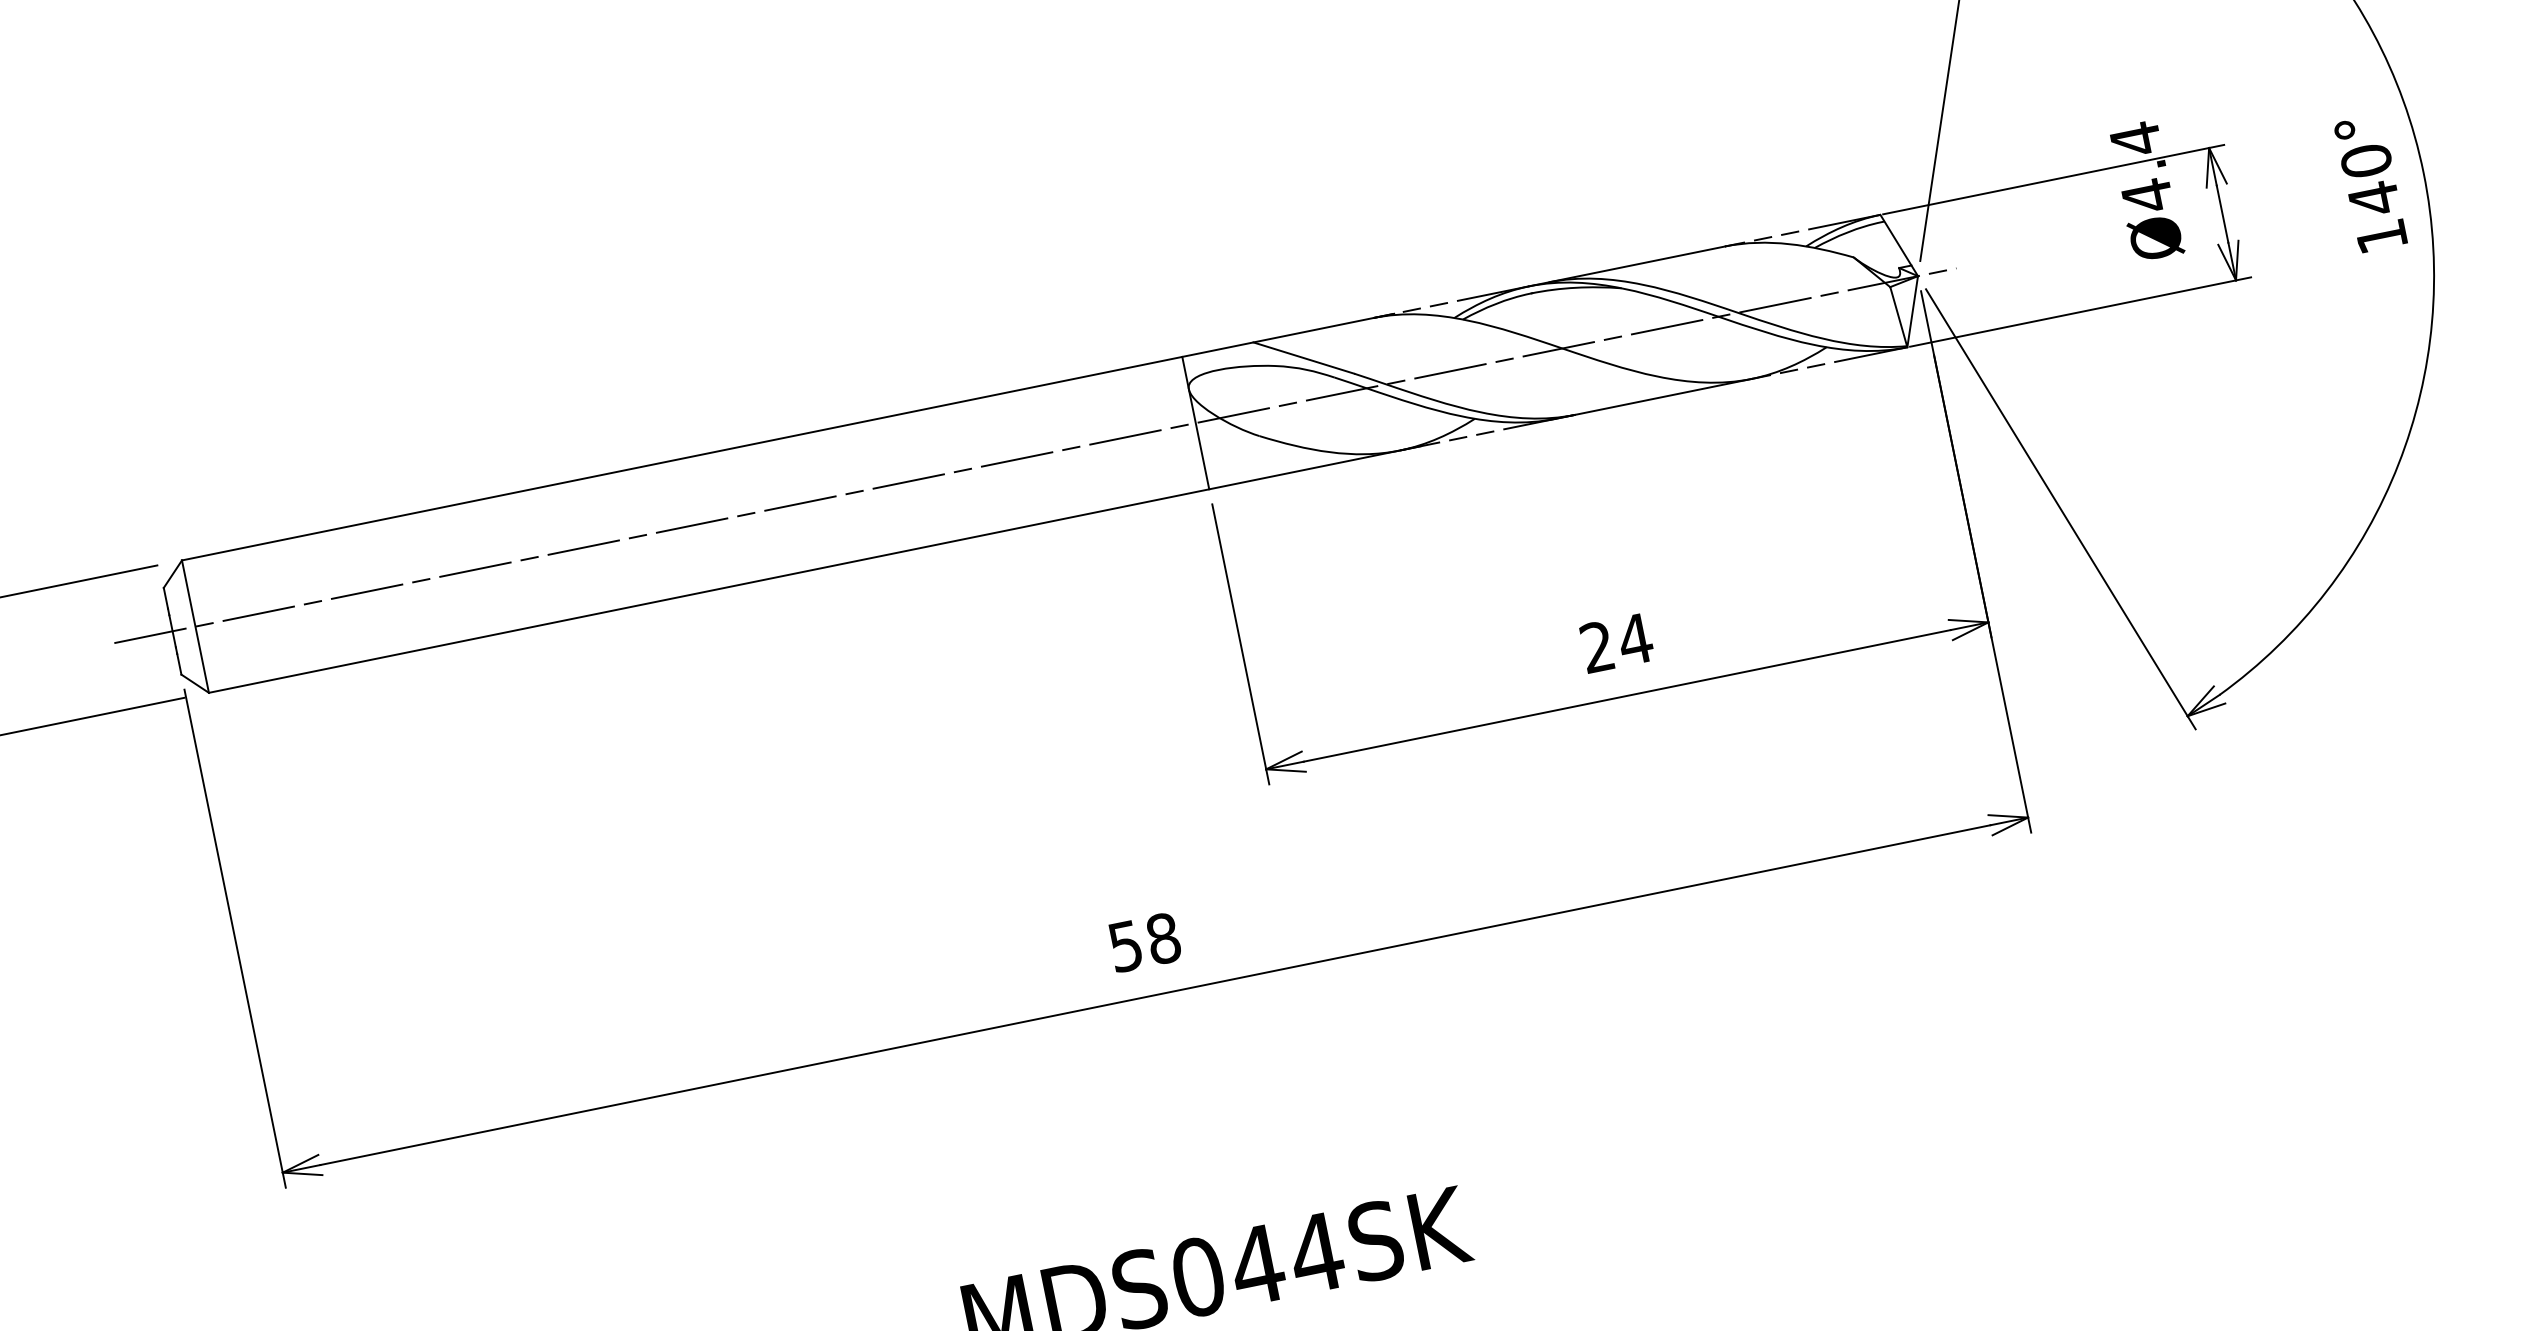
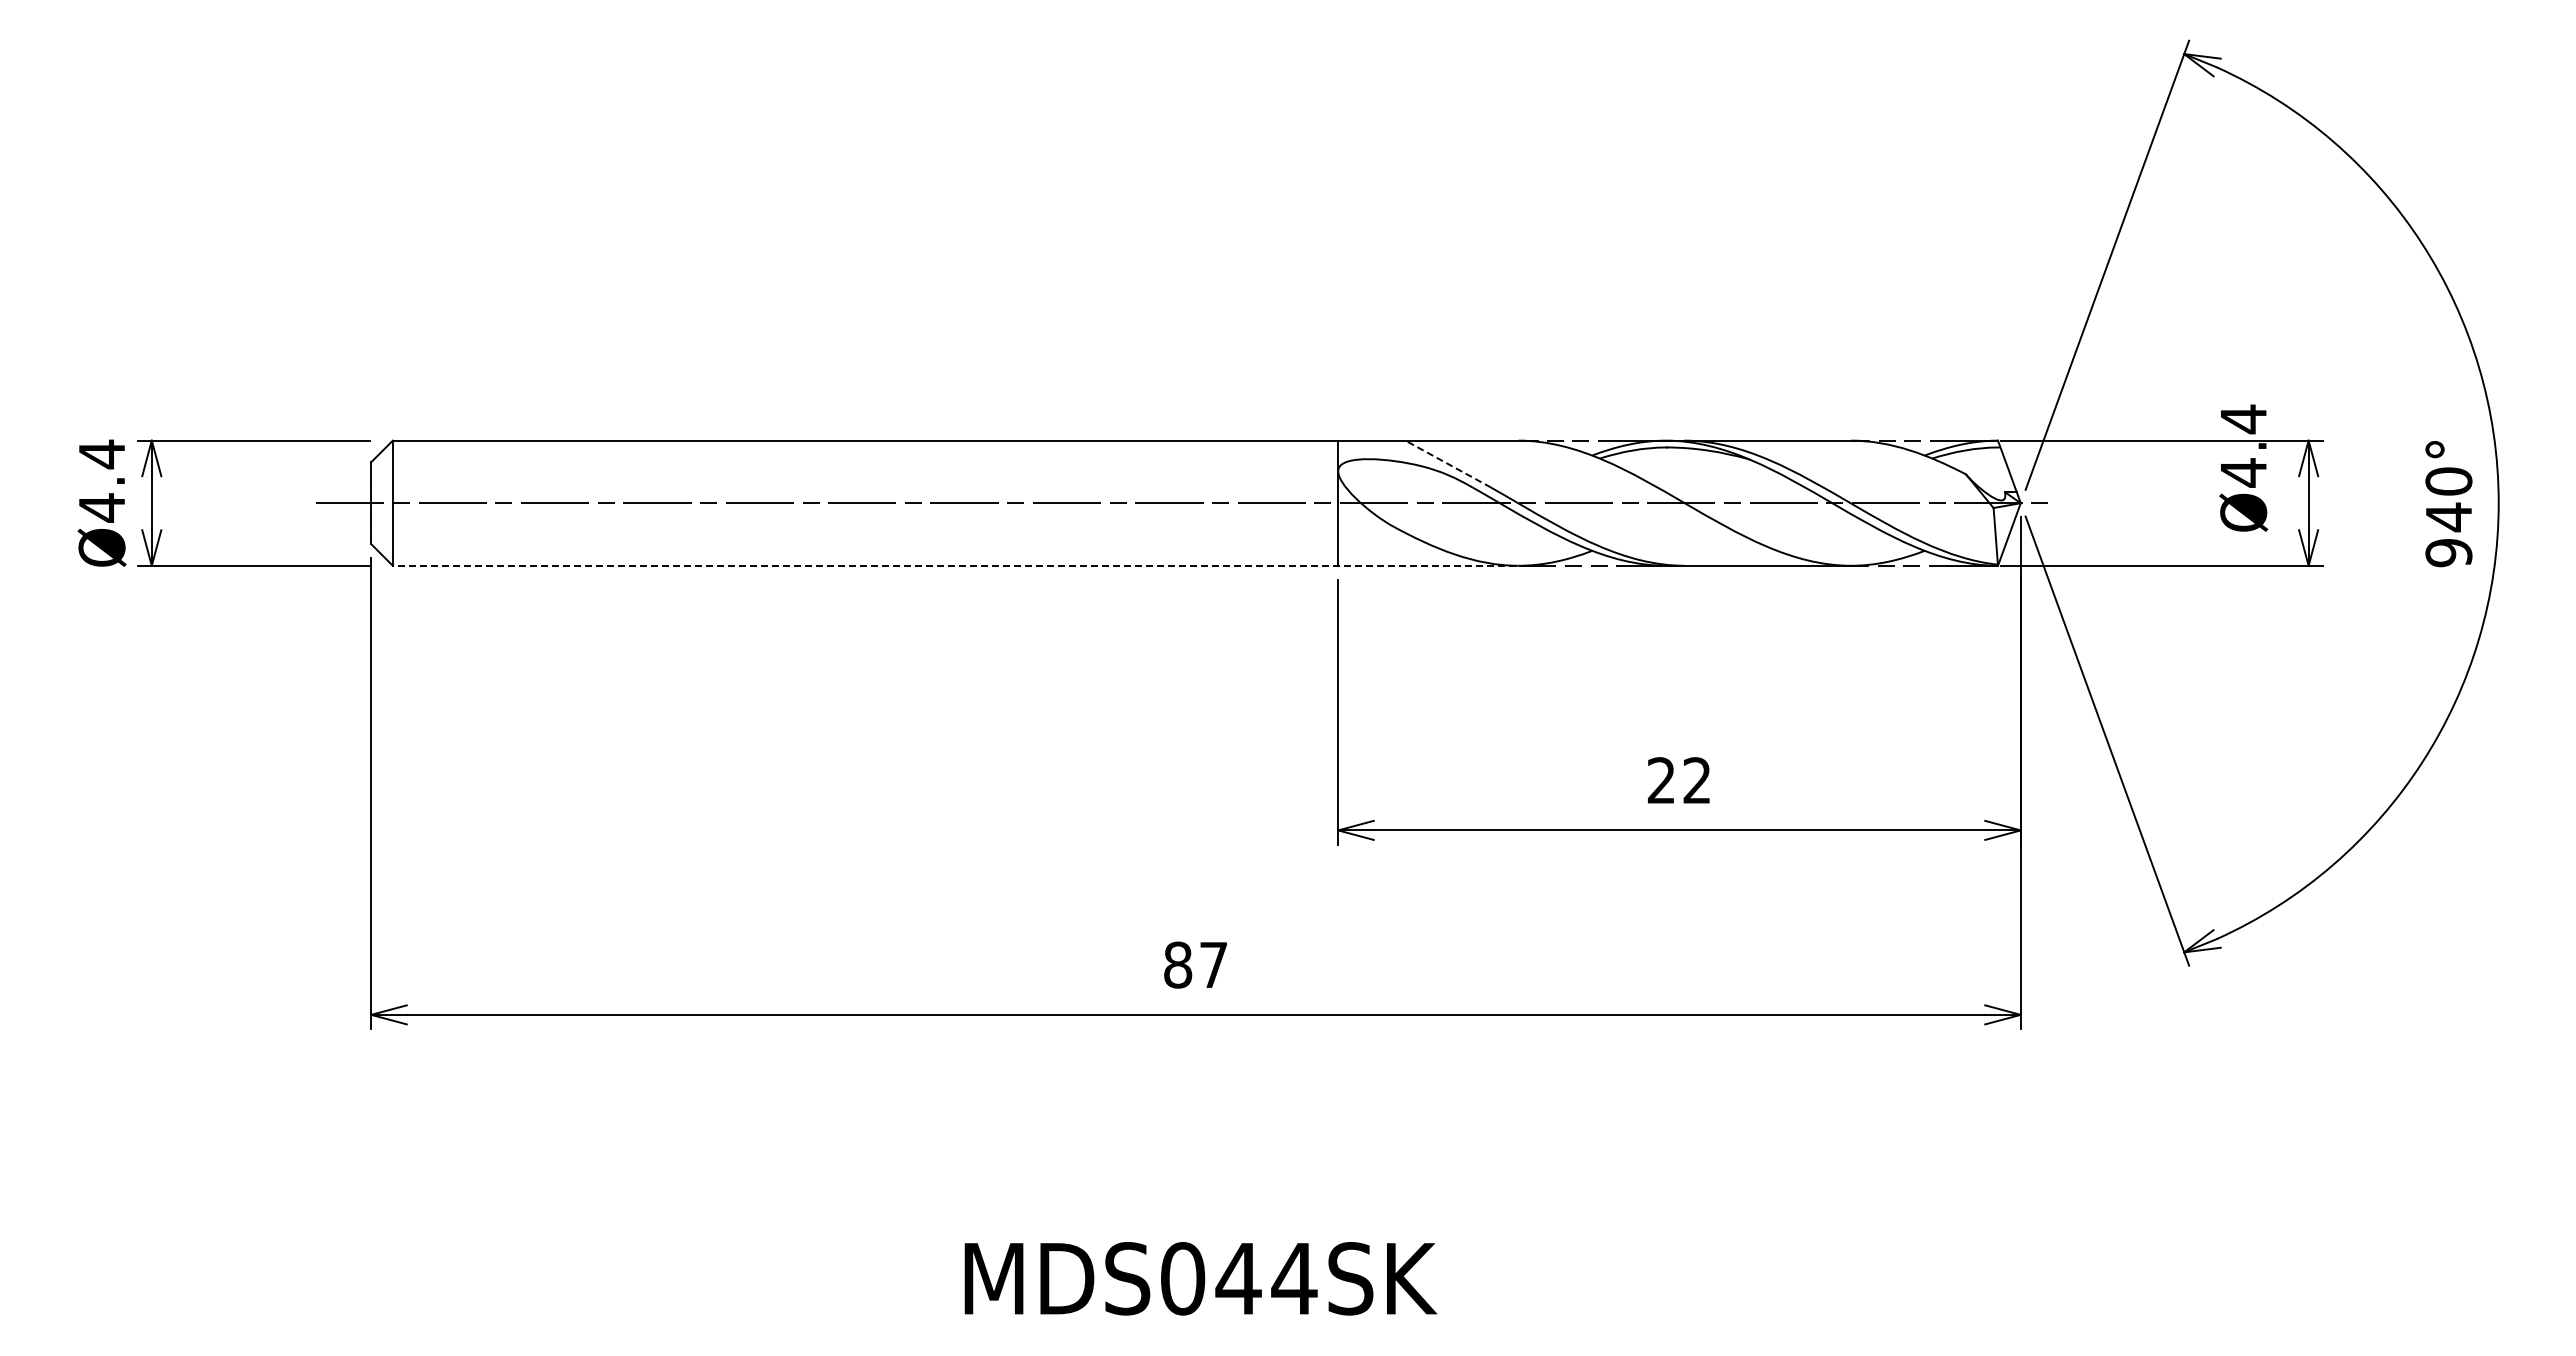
text: (2381, 237) -> (2448, 553), 140° -> 940°
line: (1304, 358) -> (1448, 464), solid -> dashed
line: (814, 569) -> (965, 565), solid -> dashed
text: (1635, 639) -> (1697, 780), 24 -> 22
text: (1144, 941) -> (1195, 964), 58 -> 87

